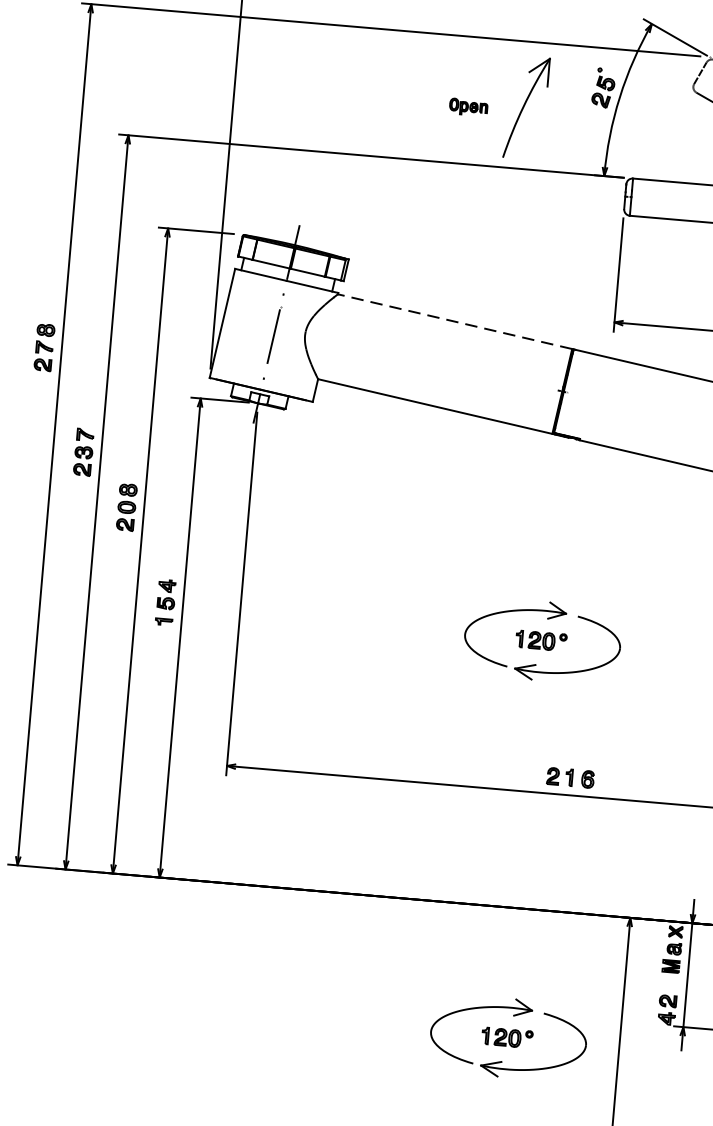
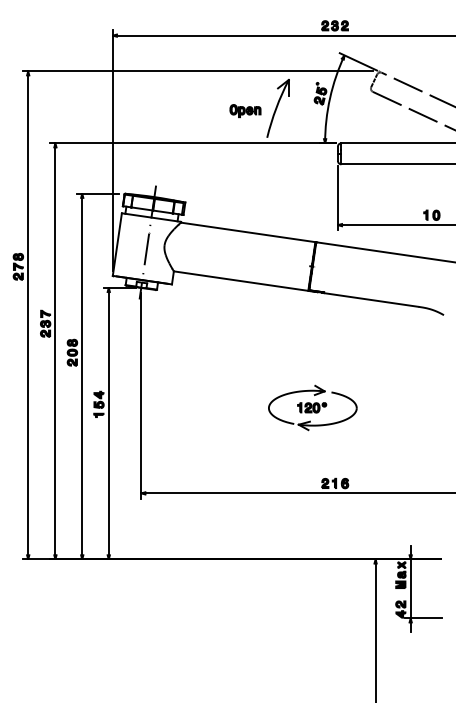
part: (468, 107) -> (245, 111), size x1.43
line: (455, 321) -> (248, 232), dashed -> solid
part: (508, 1037) -> (312, 632), removed

